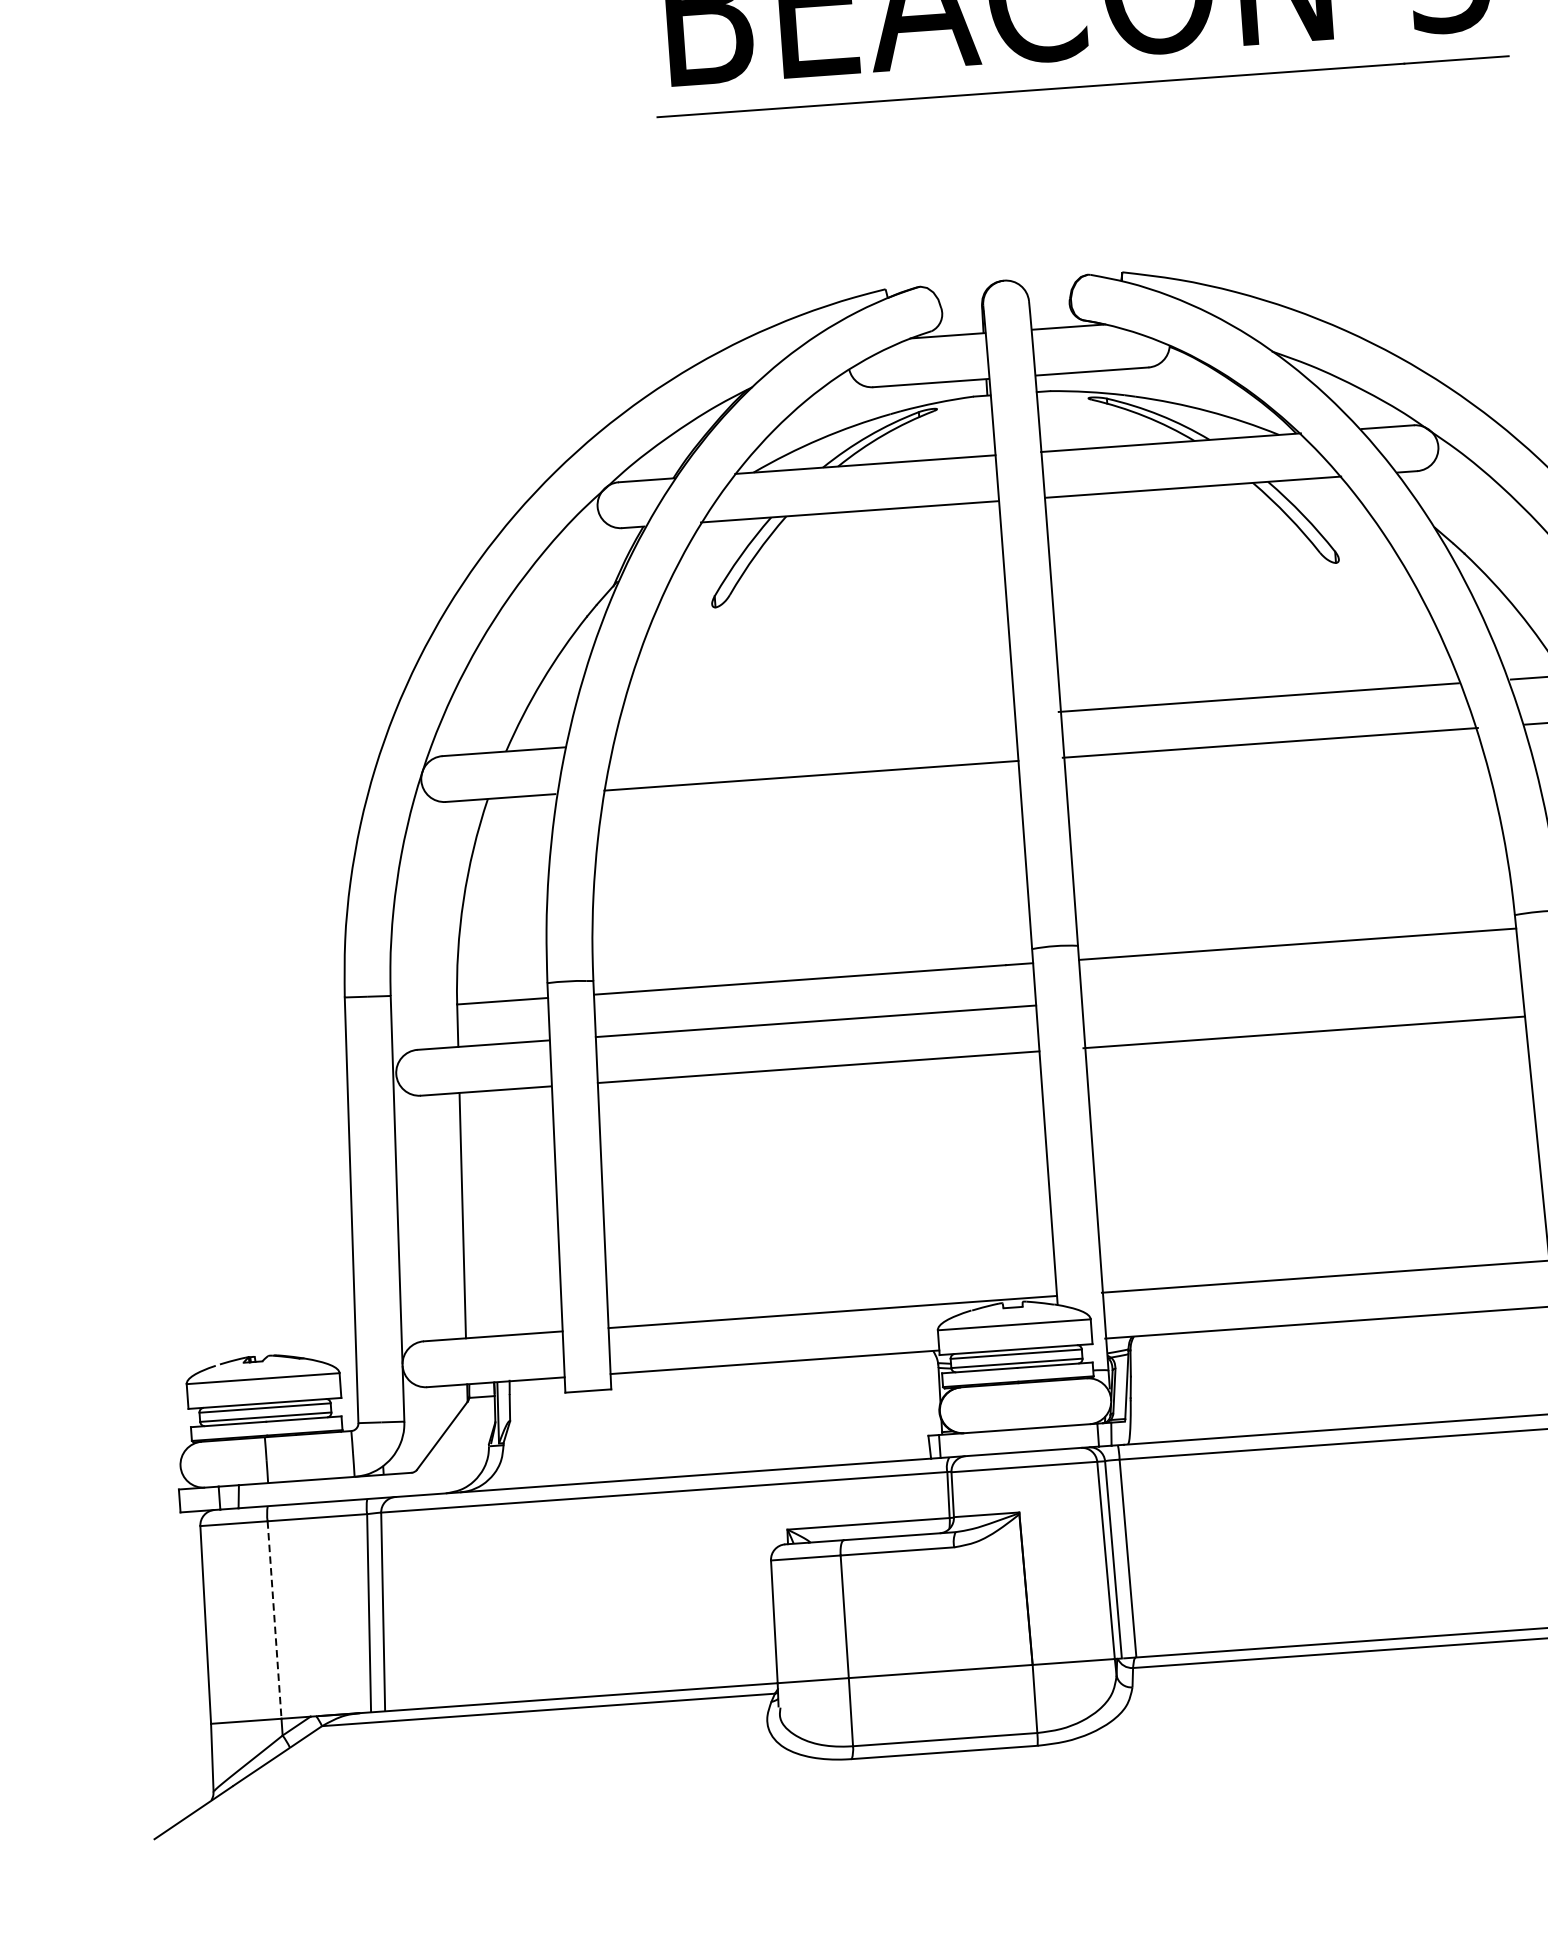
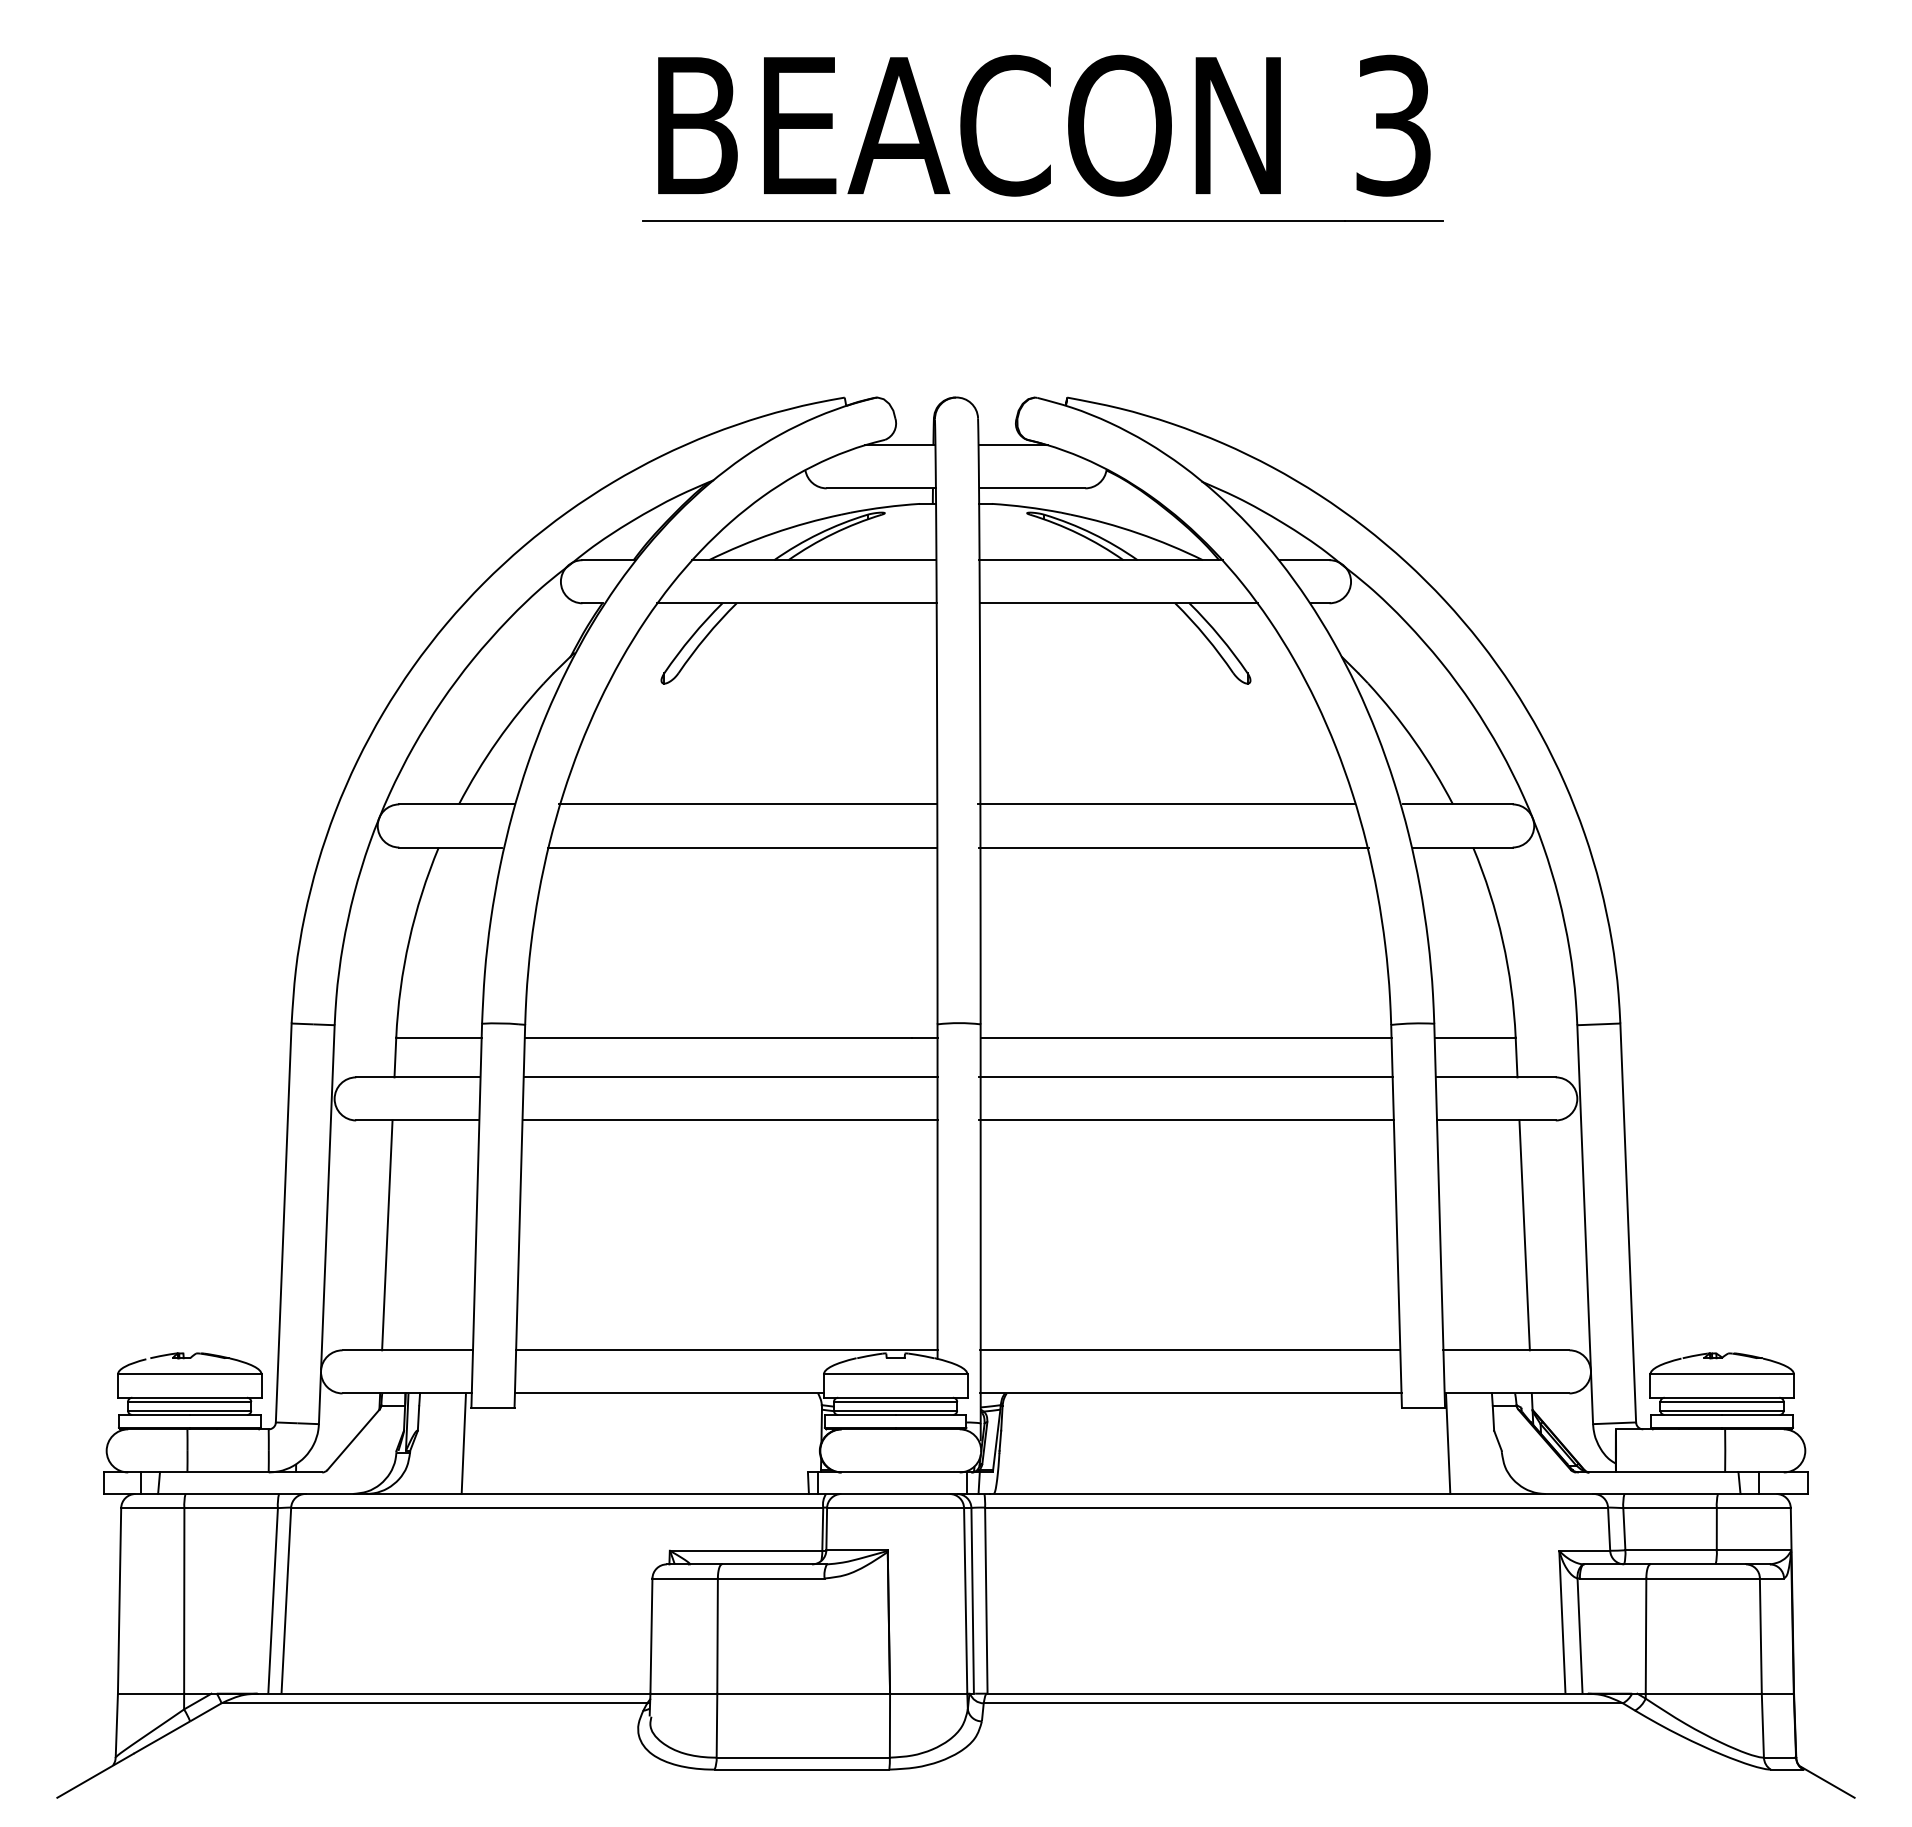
line: (813, 729) -> (747, 804), added
line: (1300, 986) -> (1185, 1077), added
line: (559, 1431) -> (463, 1443), added
line: (274, 1619) -> (184, 1600), dashed -> solid

